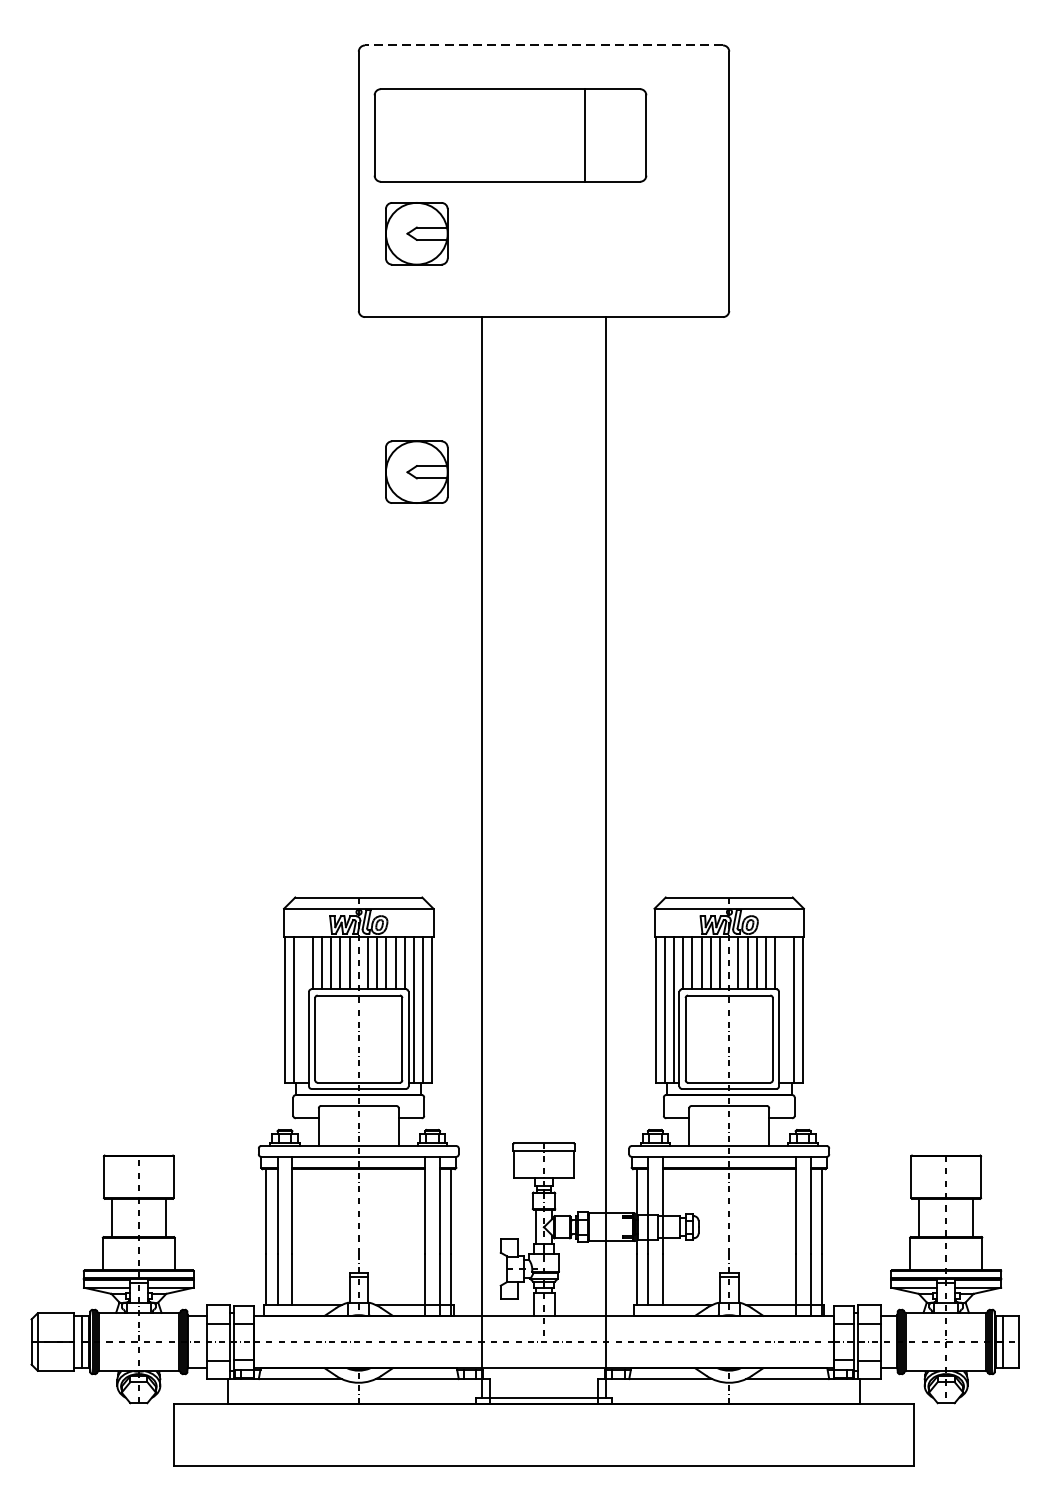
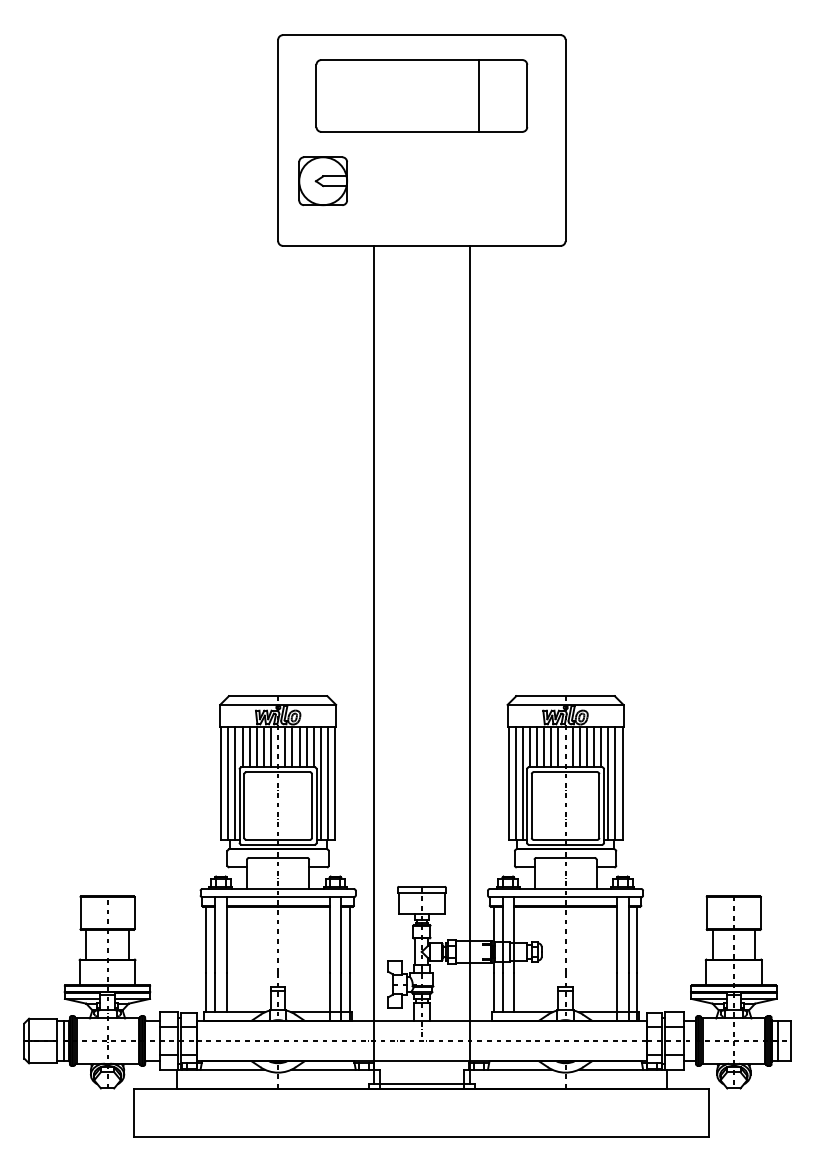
line: (543, 45) -> (421, 35), dashed -> solid
part: (510, 134) -> (421, 95), moved
part: (415, 472) -> (322, 366), removed
line: (303, 1008) -> (235, 782), added
line: (784, 1008) -> (608, 782), added

